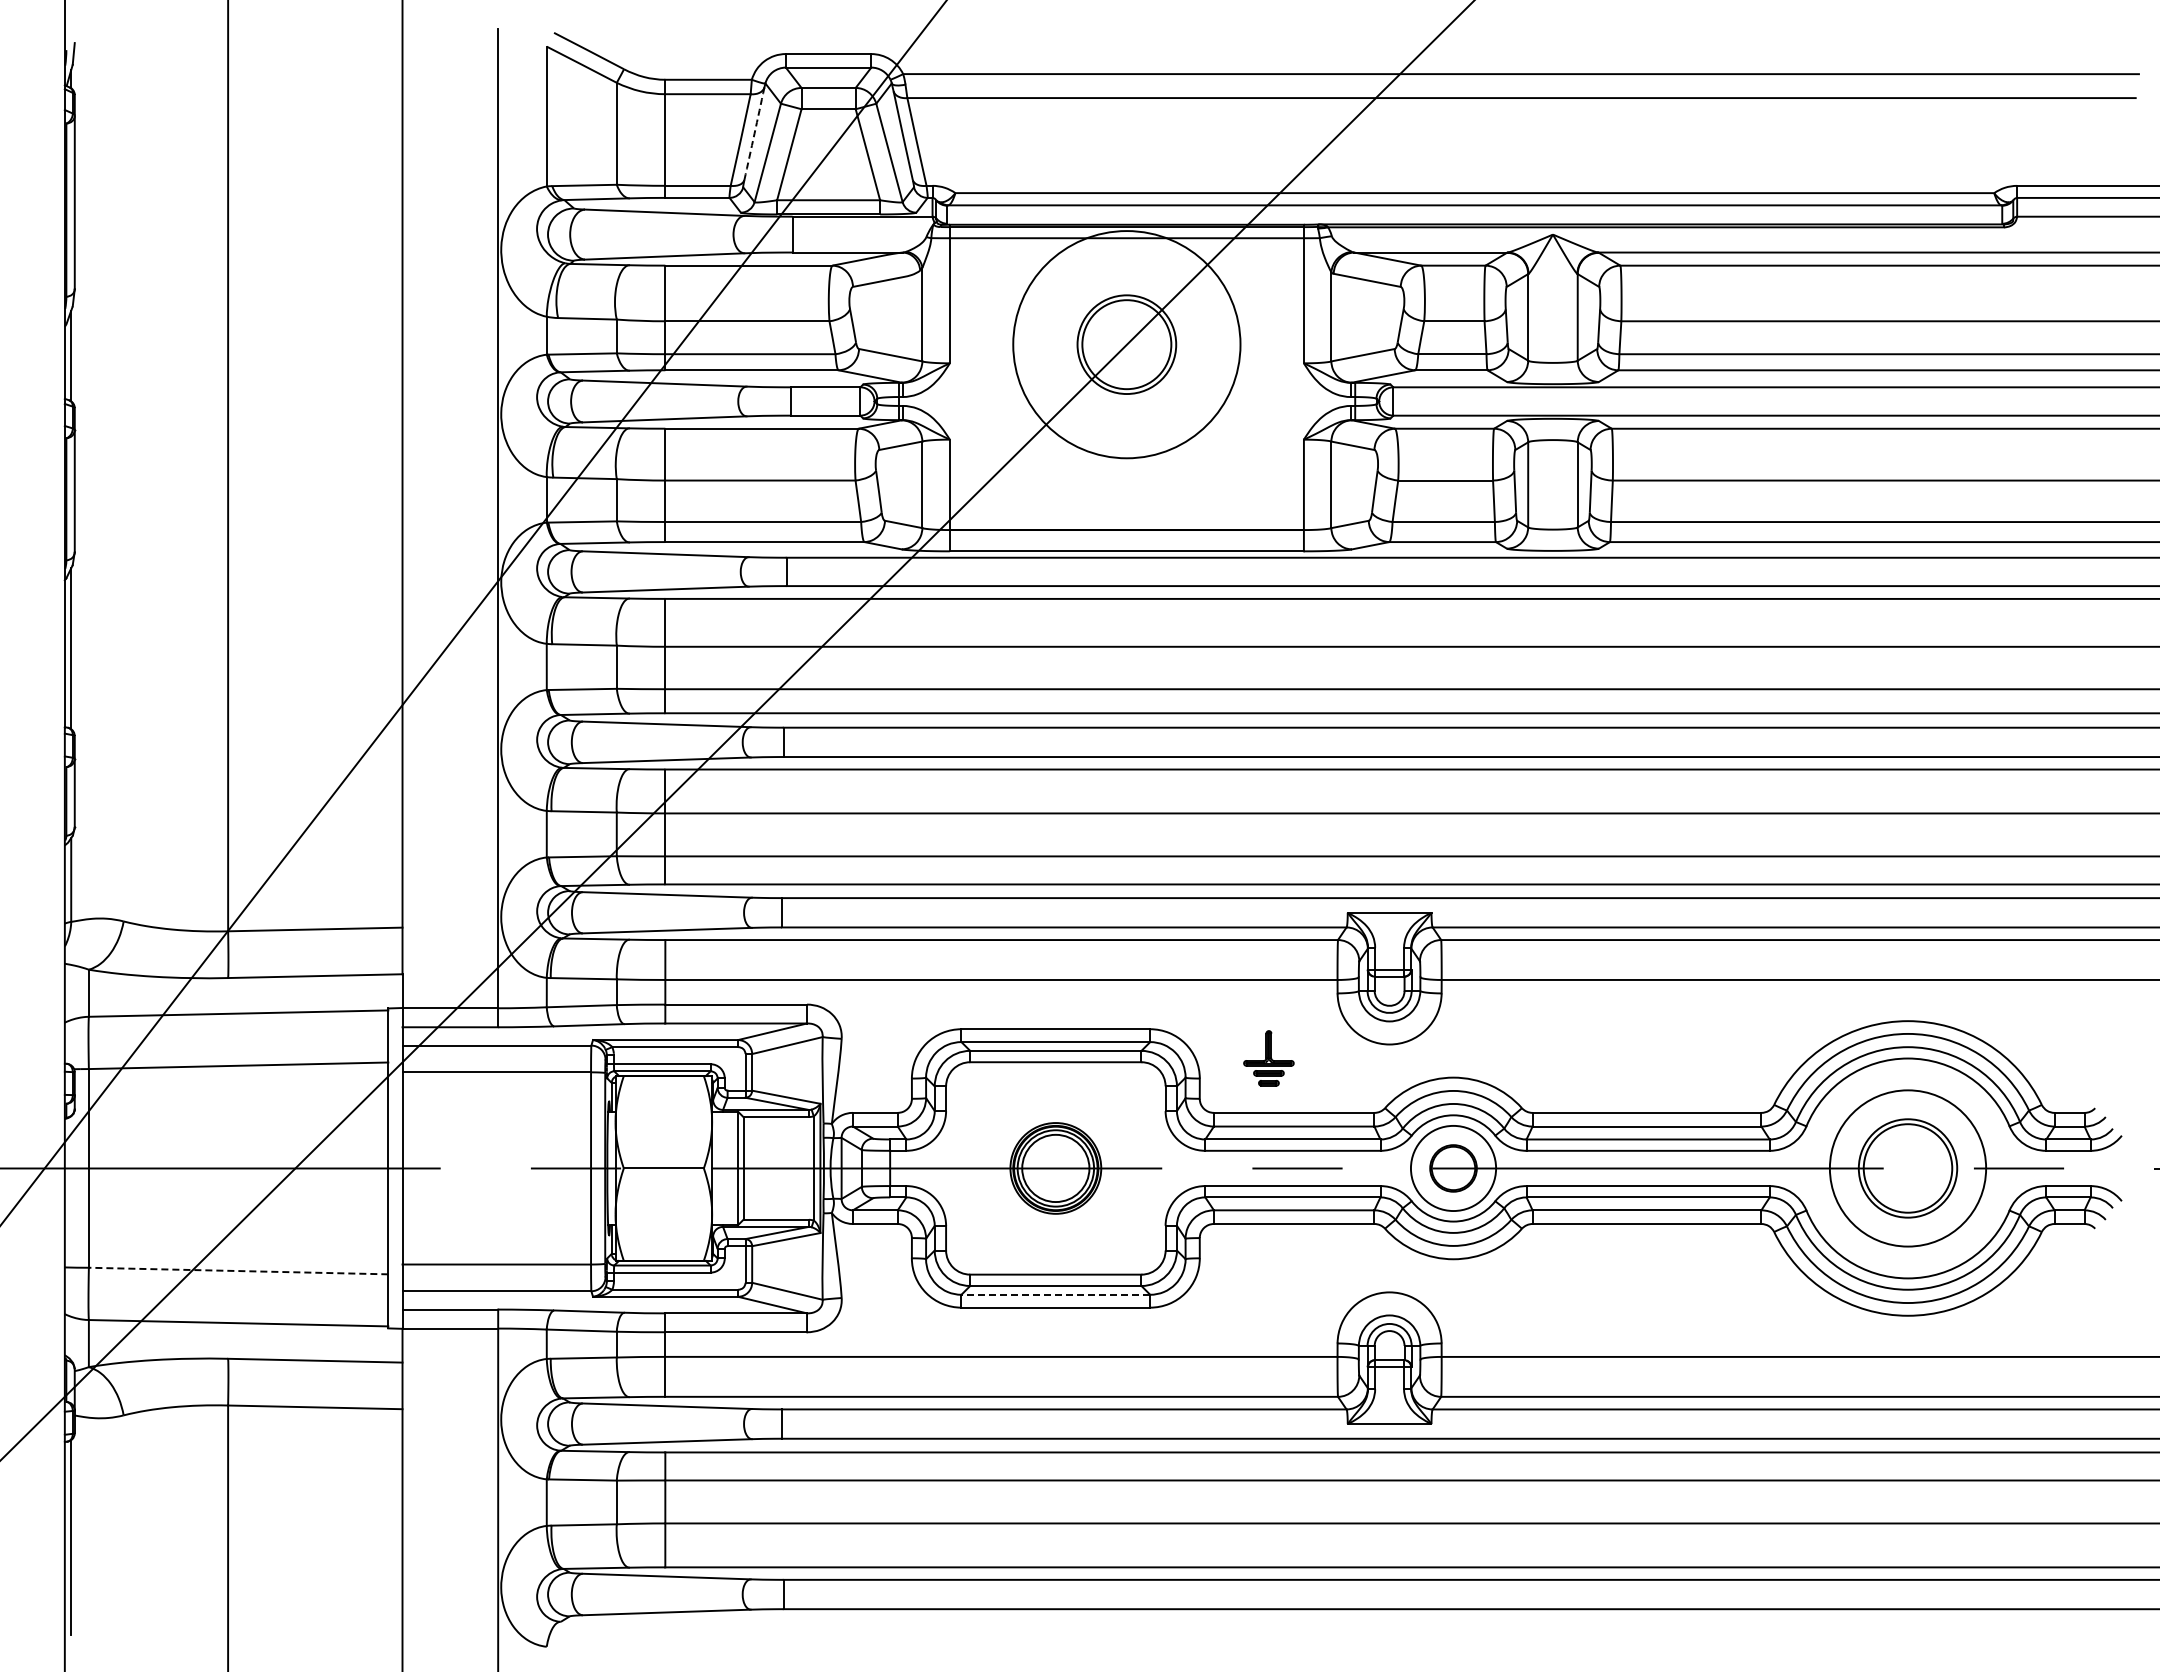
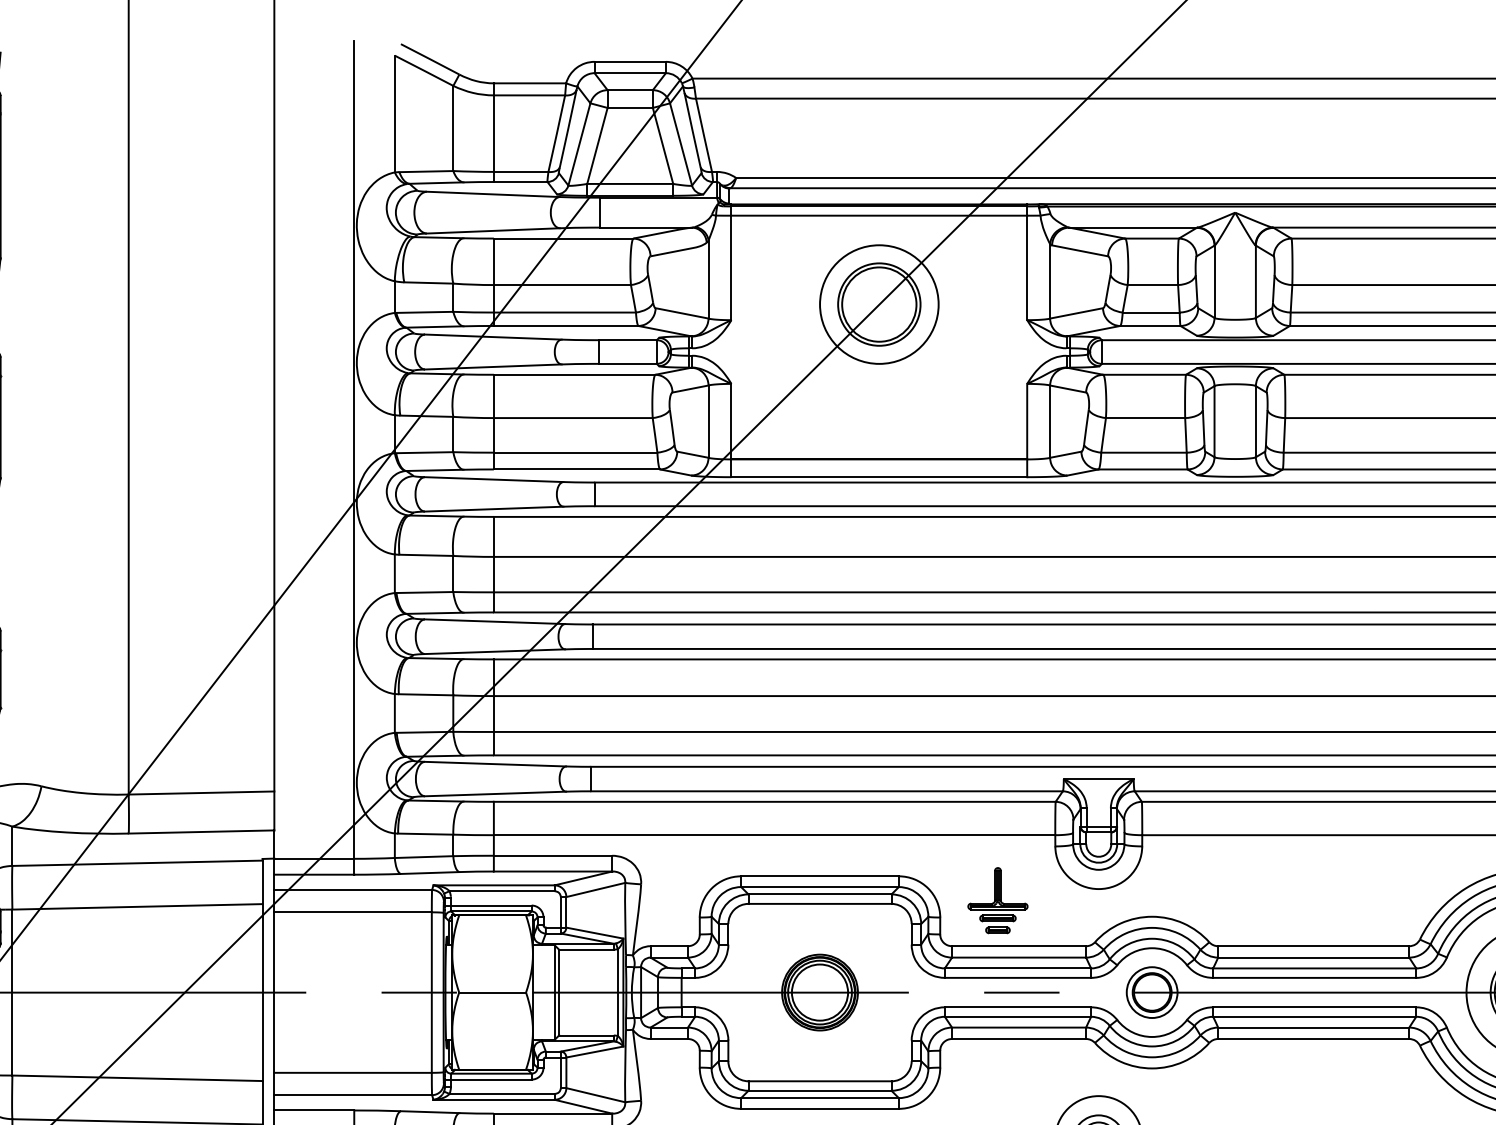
arc: (754, 133) -> (568, 128), dashed -> solid
circle: (1126, 344) -> (879, 304), size x0.62
part: (1268, 1058) -> (997, 900), size x1.43
circle: (1453, 1168) -> (1152, 992), size x0.71
line: (238, 1271) -> (137, 1078), dashed -> solid
line: (1055, 1294) -> (819, 1097), dashed -> solid

